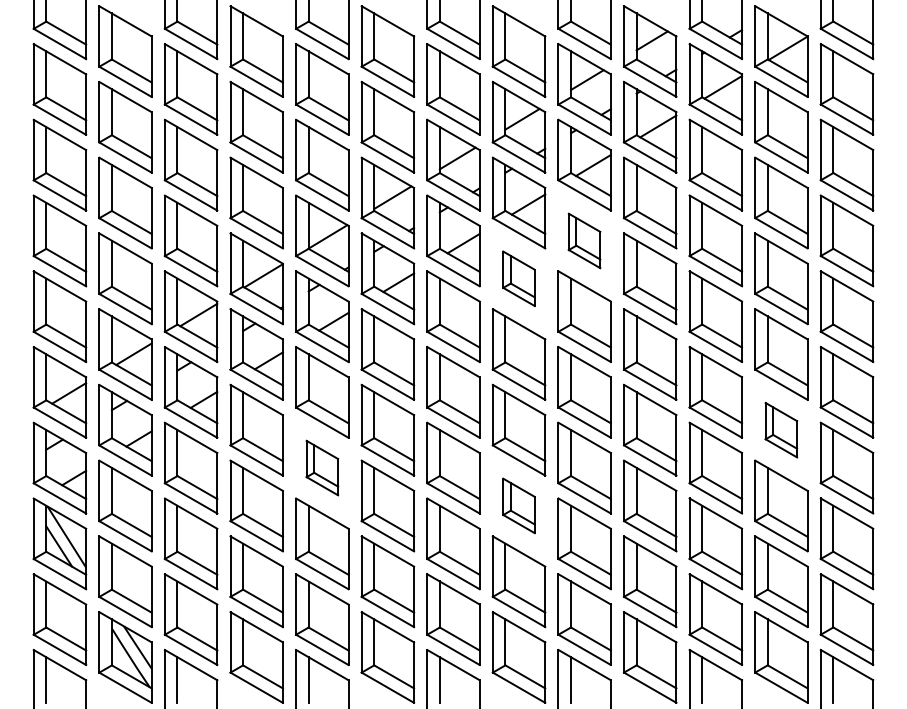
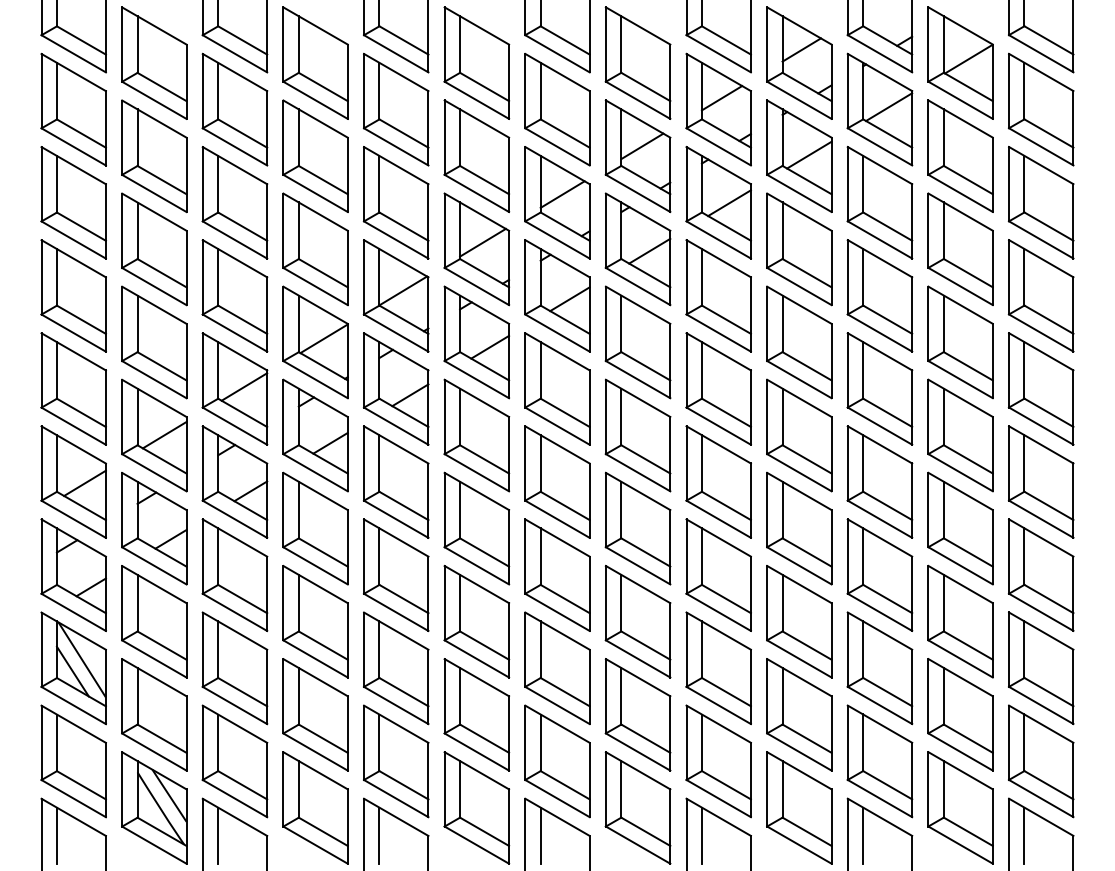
part: (584, 240) -> (718, 295), size x1.67
part: (518, 278) -> (637, 342), size x1.67
part: (781, 430) -> (960, 528), size x1.67
part: (322, 467) -> (396, 574), size x1.67
part: (518, 505) -> (637, 621), size x1.67

